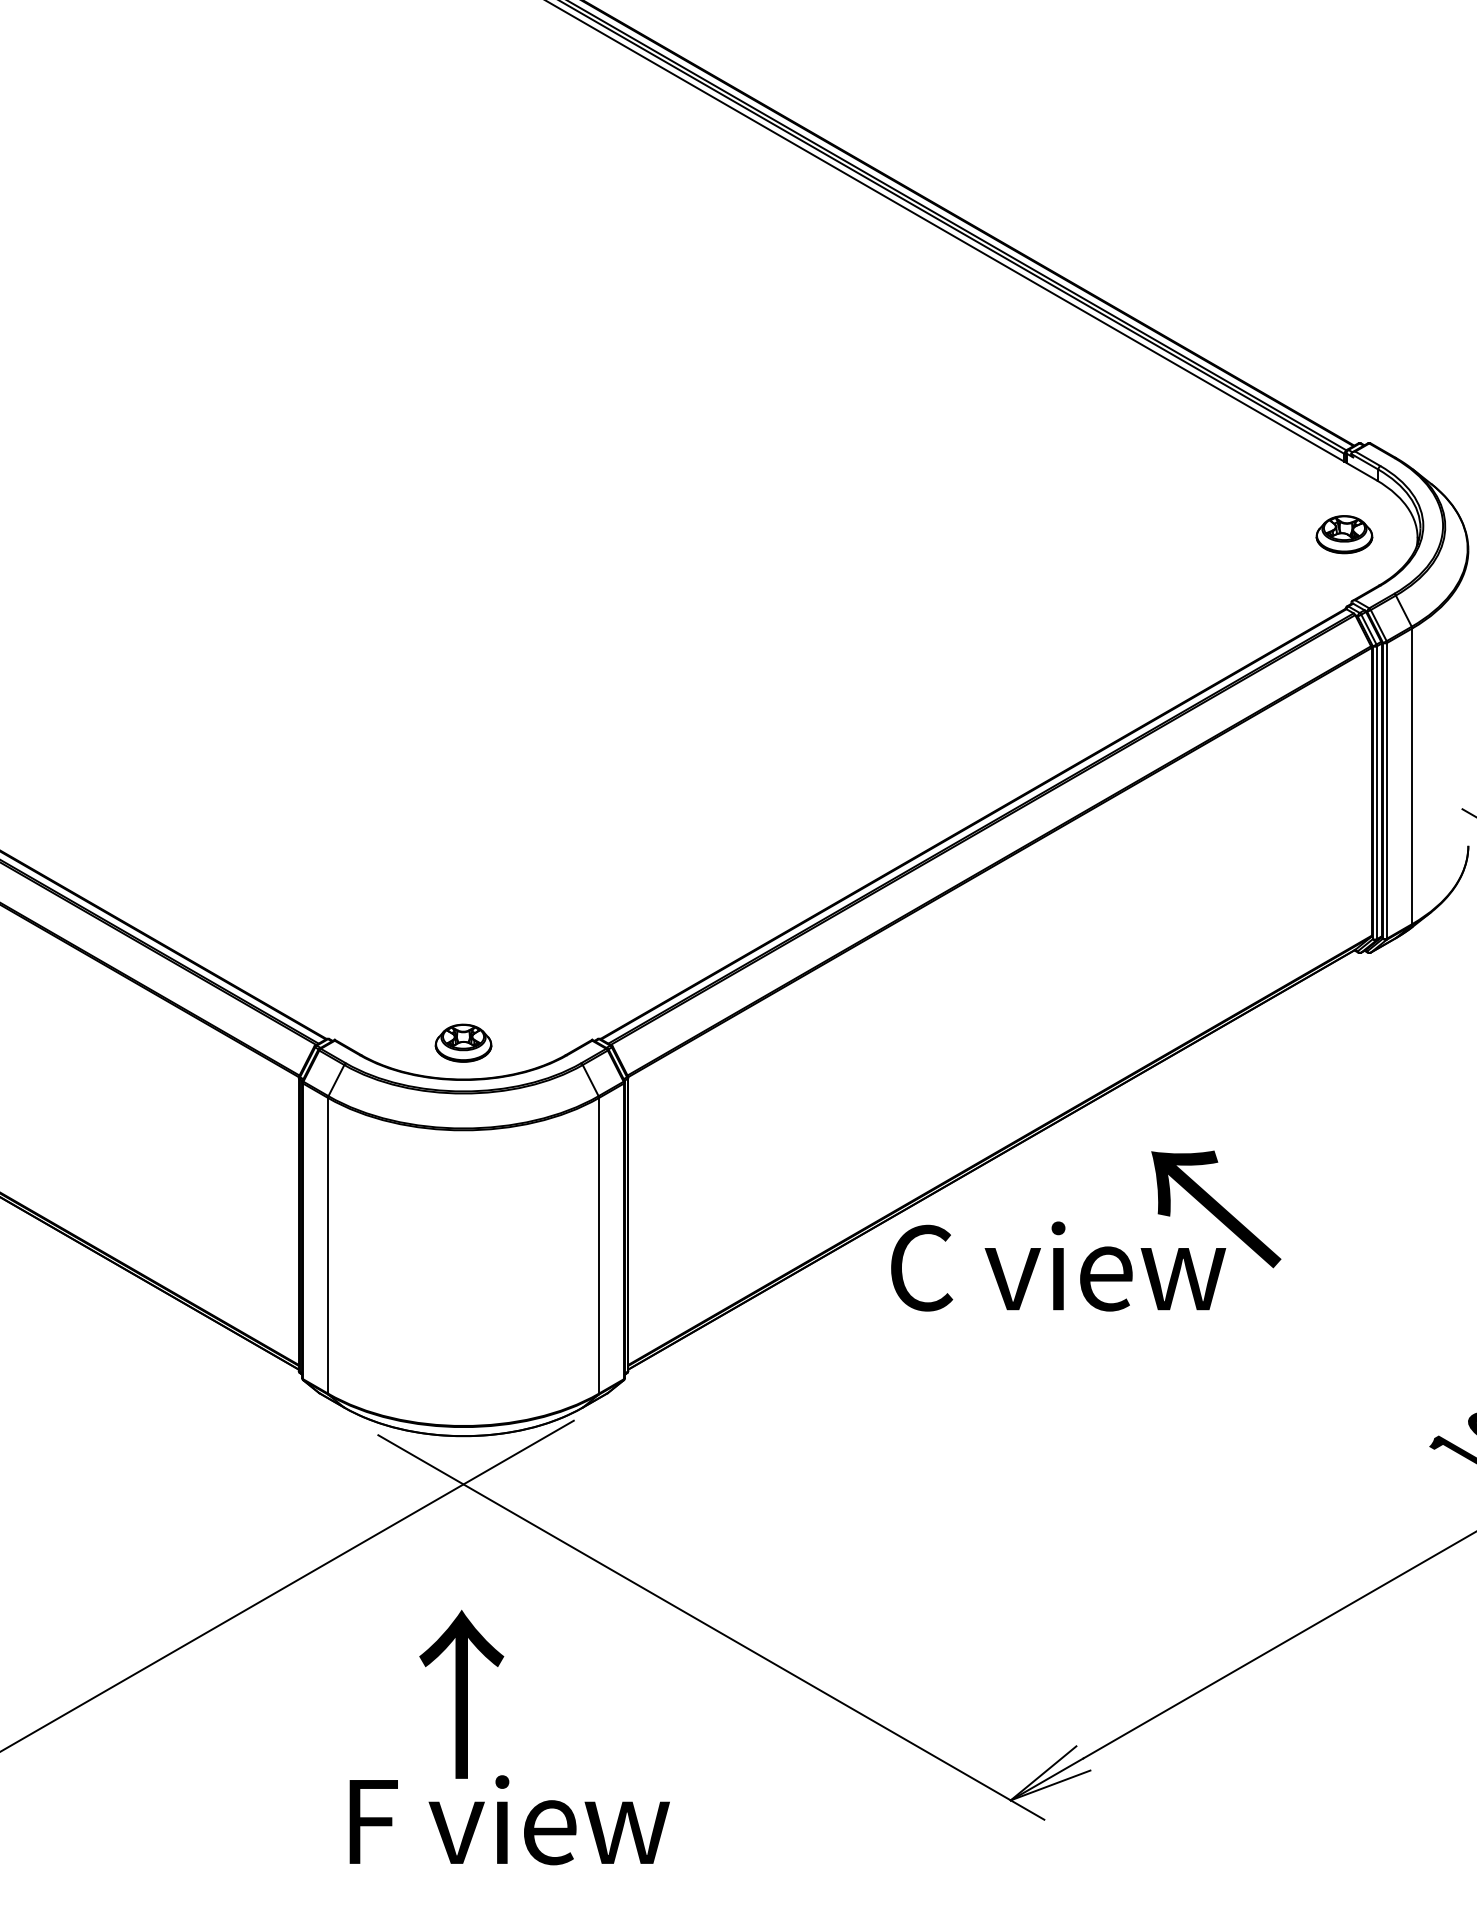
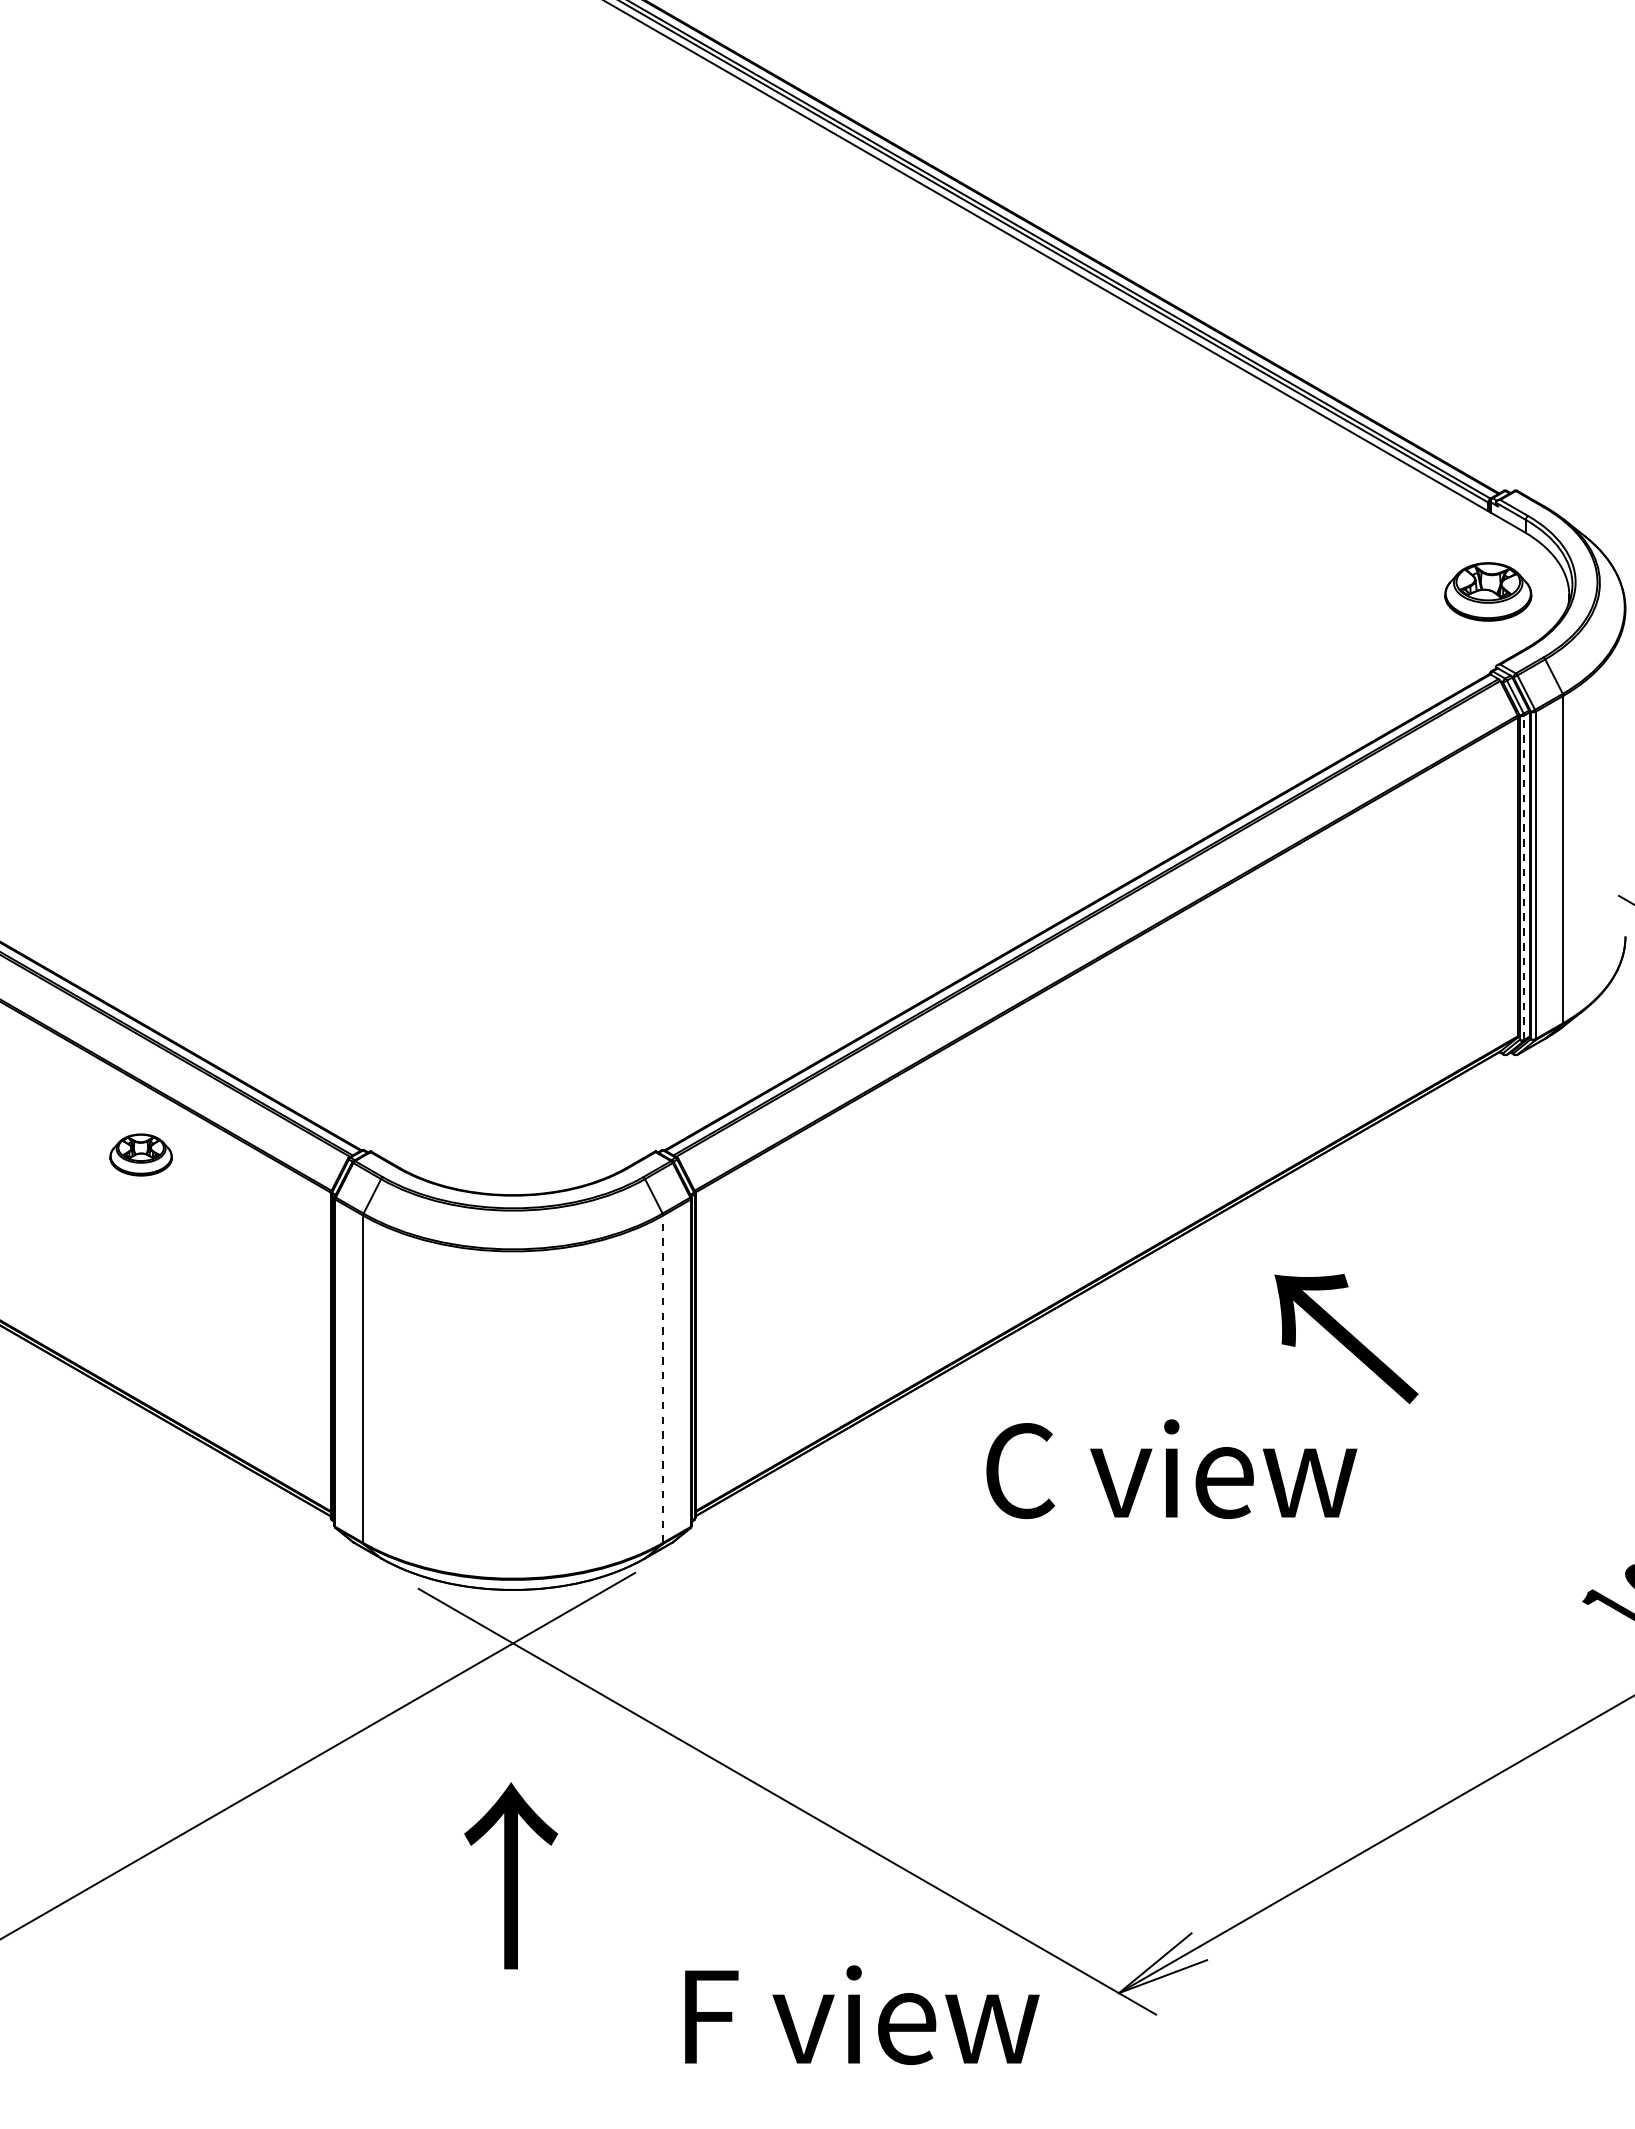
part: (1344, 534) -> (1488, 591), size x1.4
line: (1377, 792) -> (1524, 877), solid -> dashed
part: (462, 1042) -> (140, 1154), moved
line: (599, 1246) -> (663, 1379), solid -> dashed
text: (1058, 1265) -> (1171, 1468), moved
text: (509, 1819) -> (862, 2014), moved

